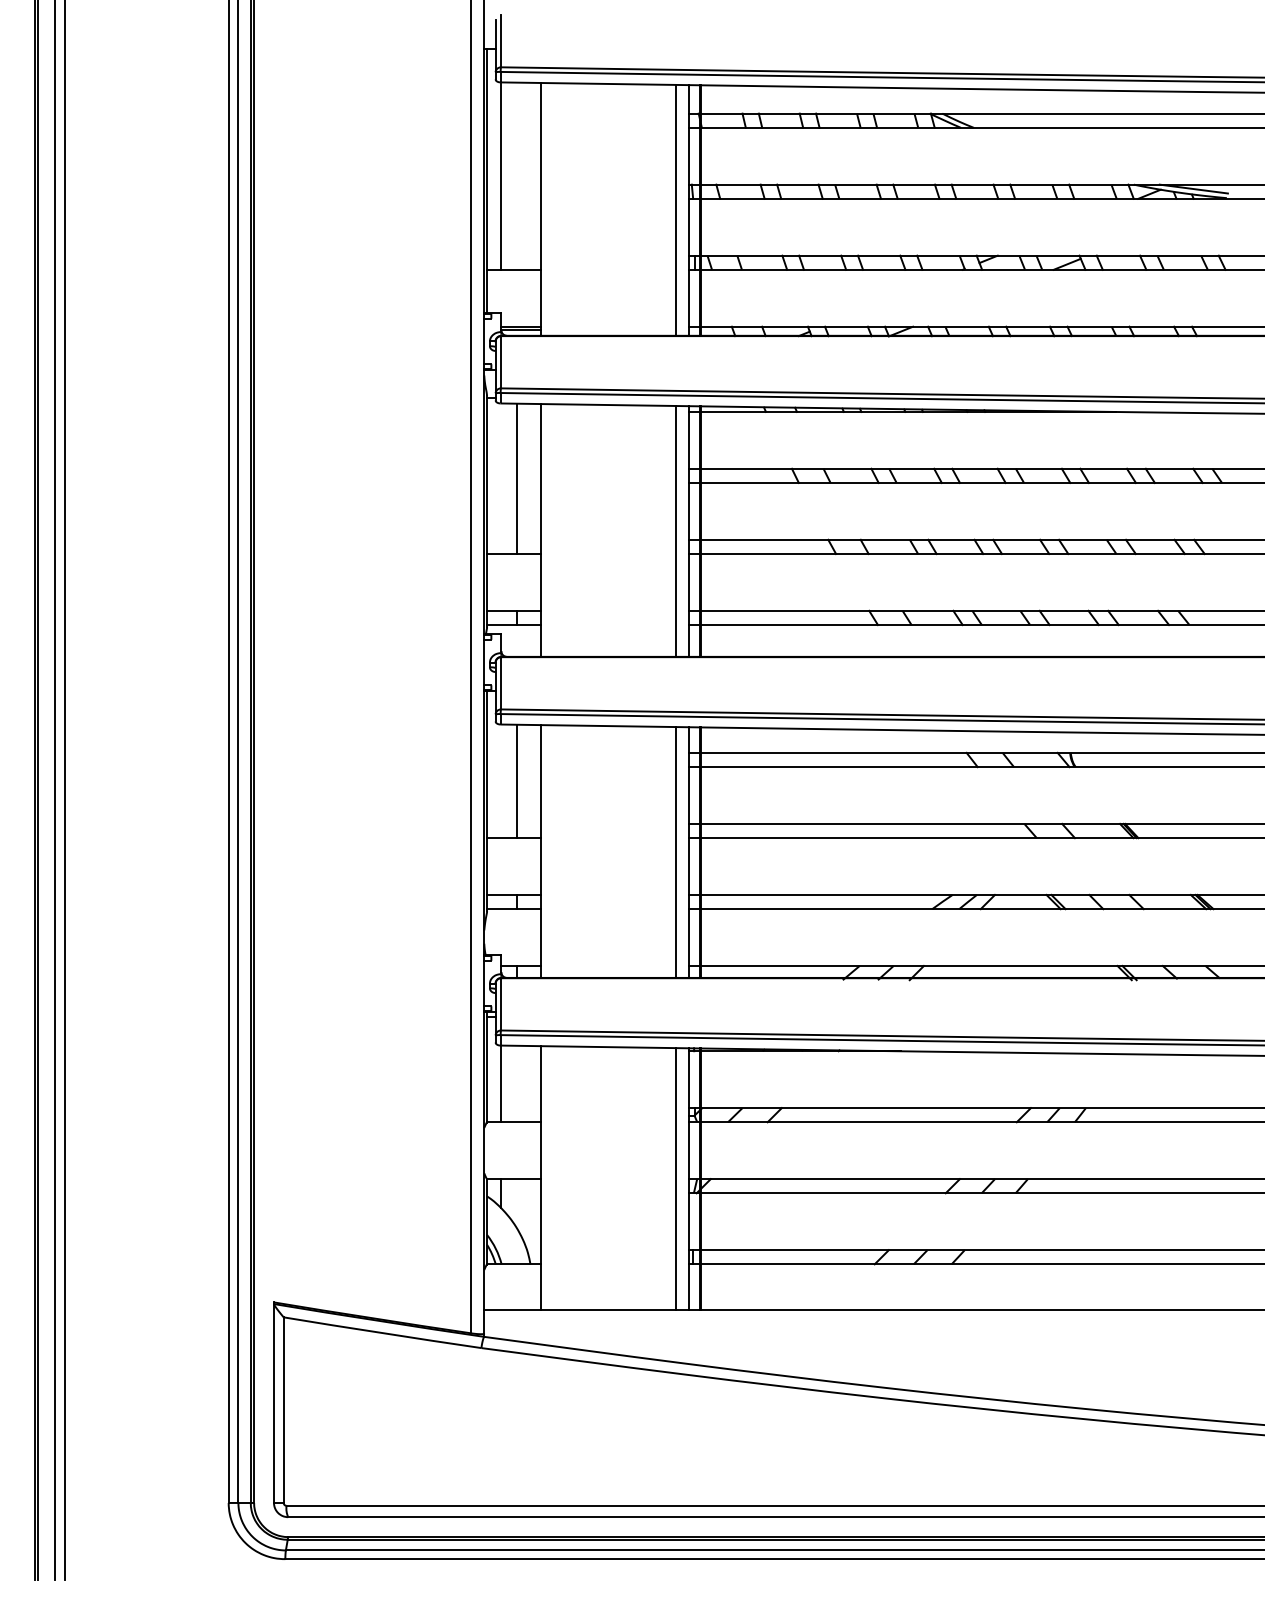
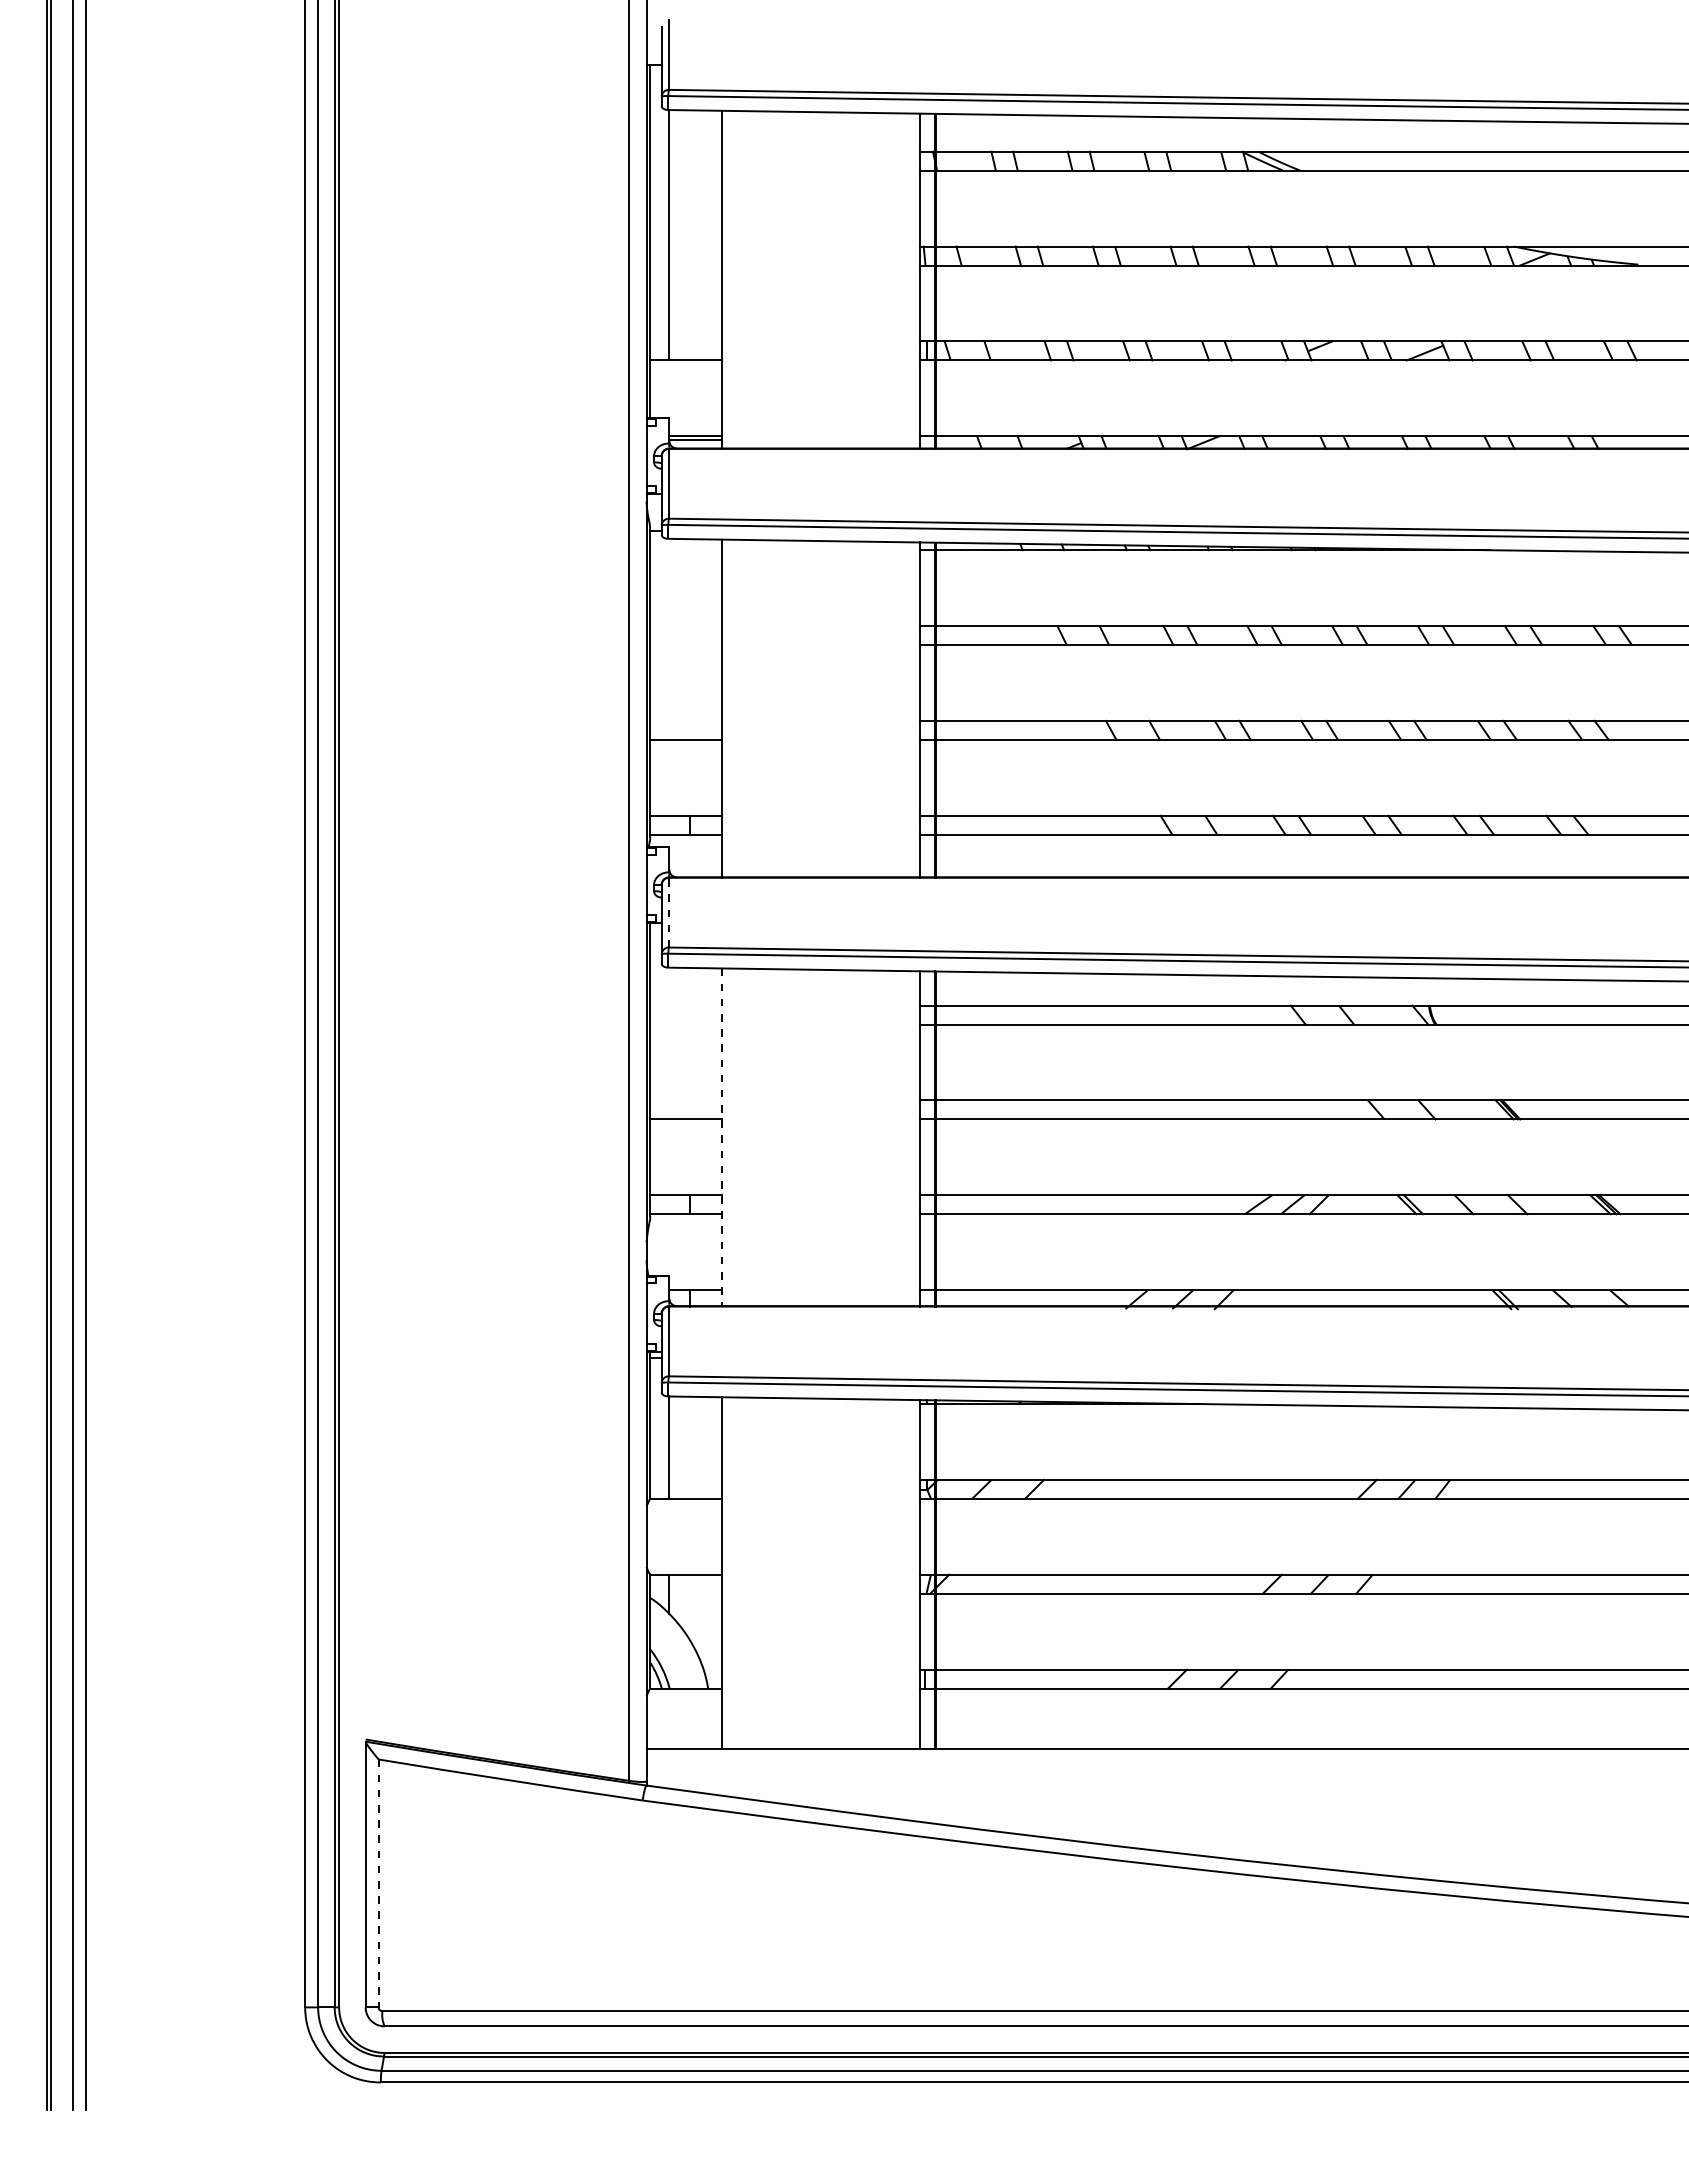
line: (1193, 189) -> (1593, 252), removed
line: (676, 210) -> (903, 280), removed
line: (516, 478) -> (689, 639), removed
line: (676, 531) -> (903, 709), removed
line: (500, 683) -> (668, 912), solid -> dashed
line: (516, 781) -> (689, 1043), removed
line: (541, 851) -> (722, 1137), solid -> dashed
line: (676, 852) -> (903, 1138), removed
line: (676, 1178) -> (903, 1574), removed
line: (283, 1410) -> (378, 1883), solid -> dashed

